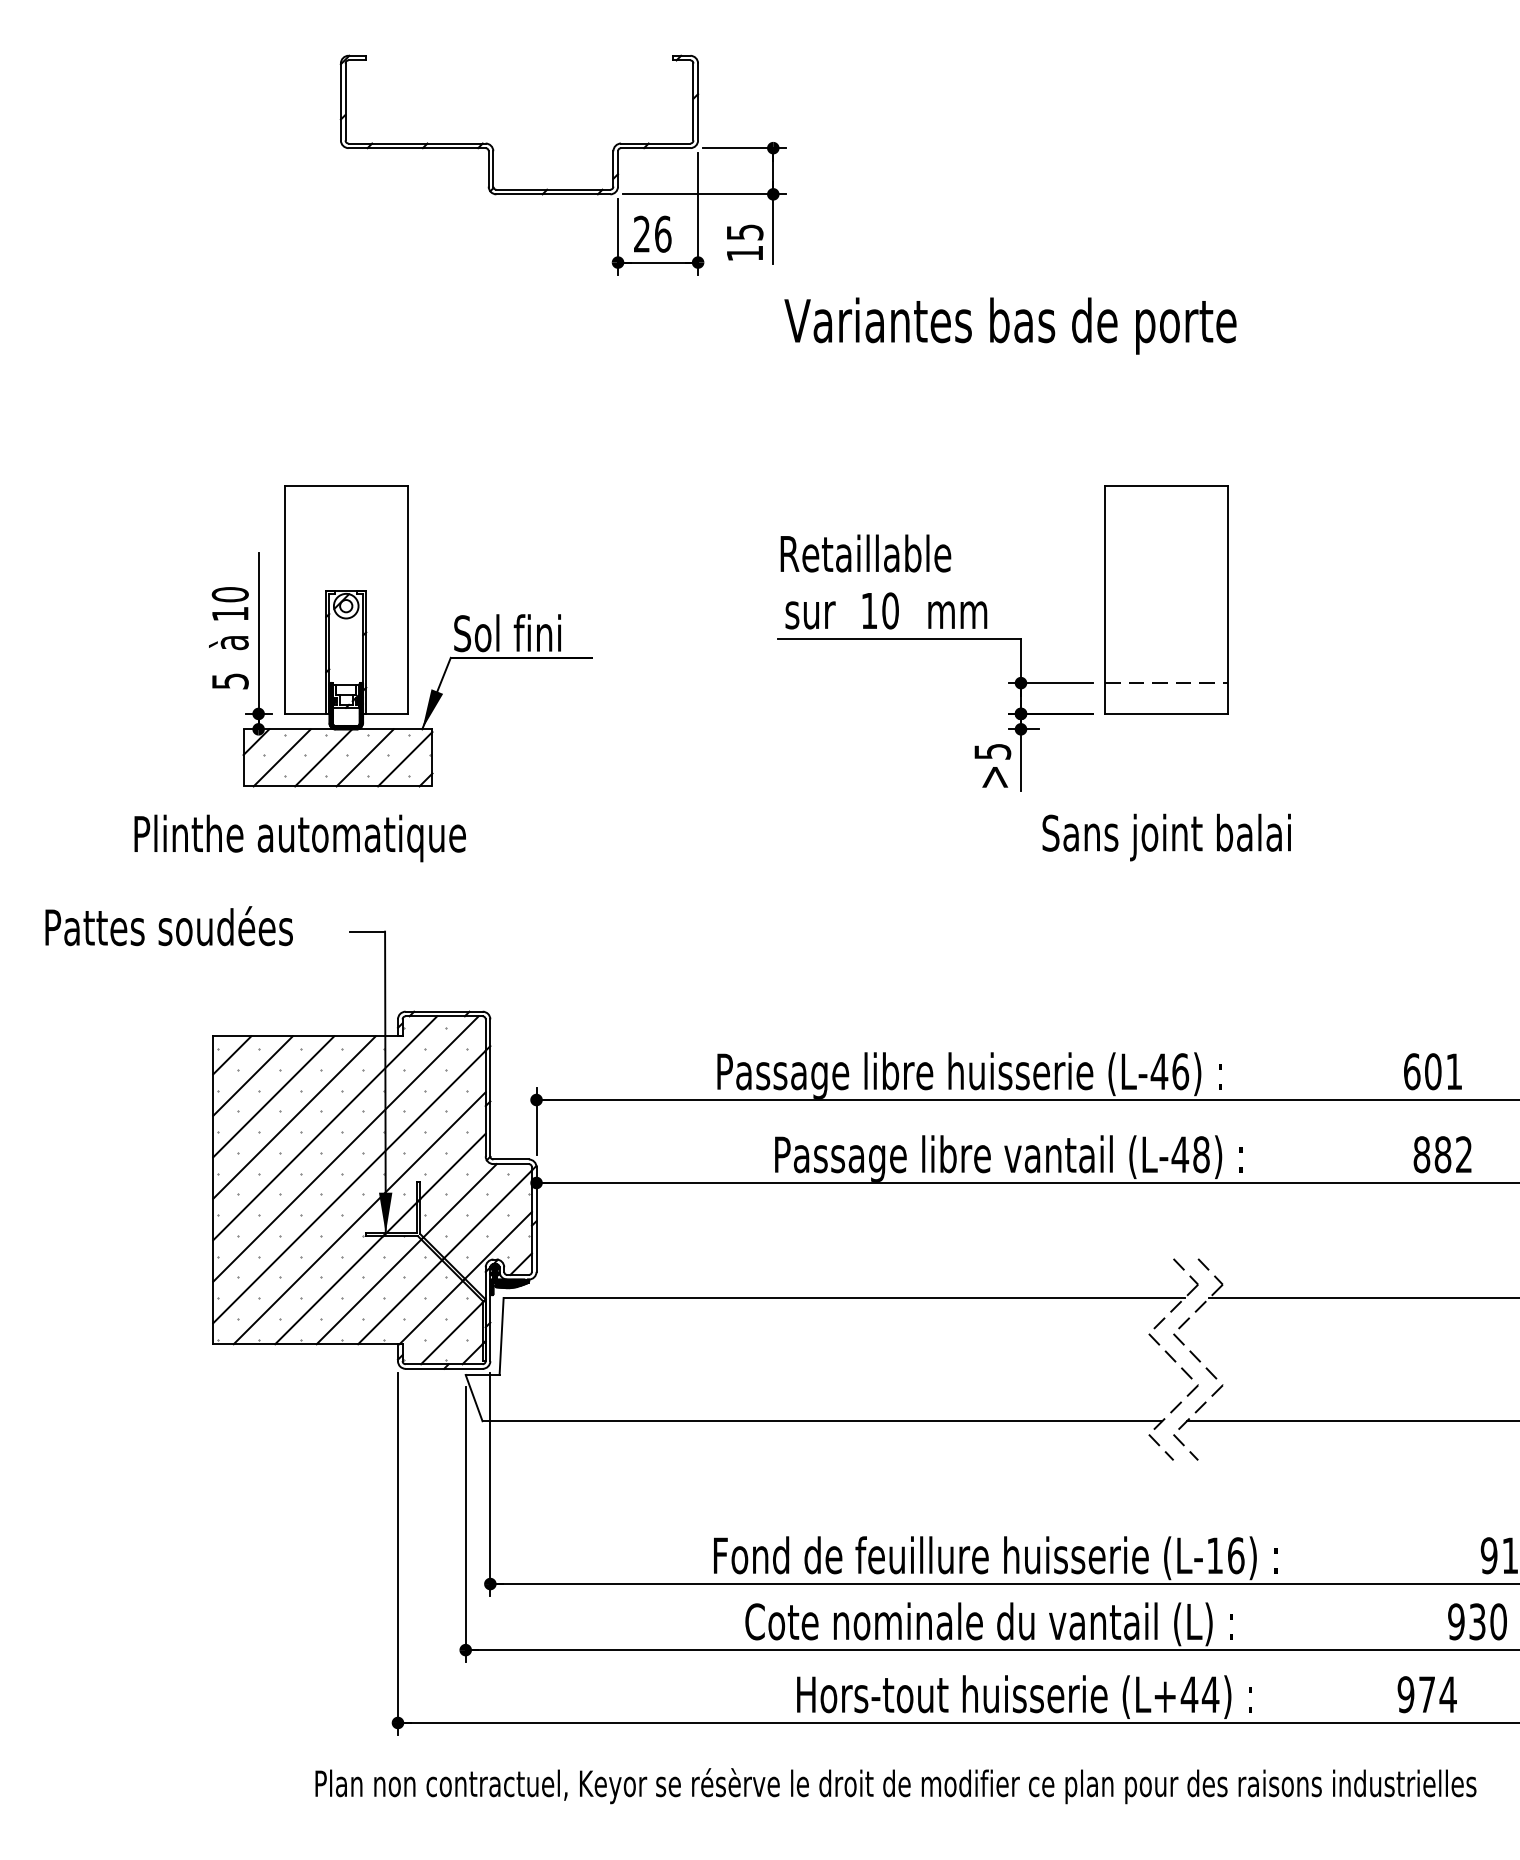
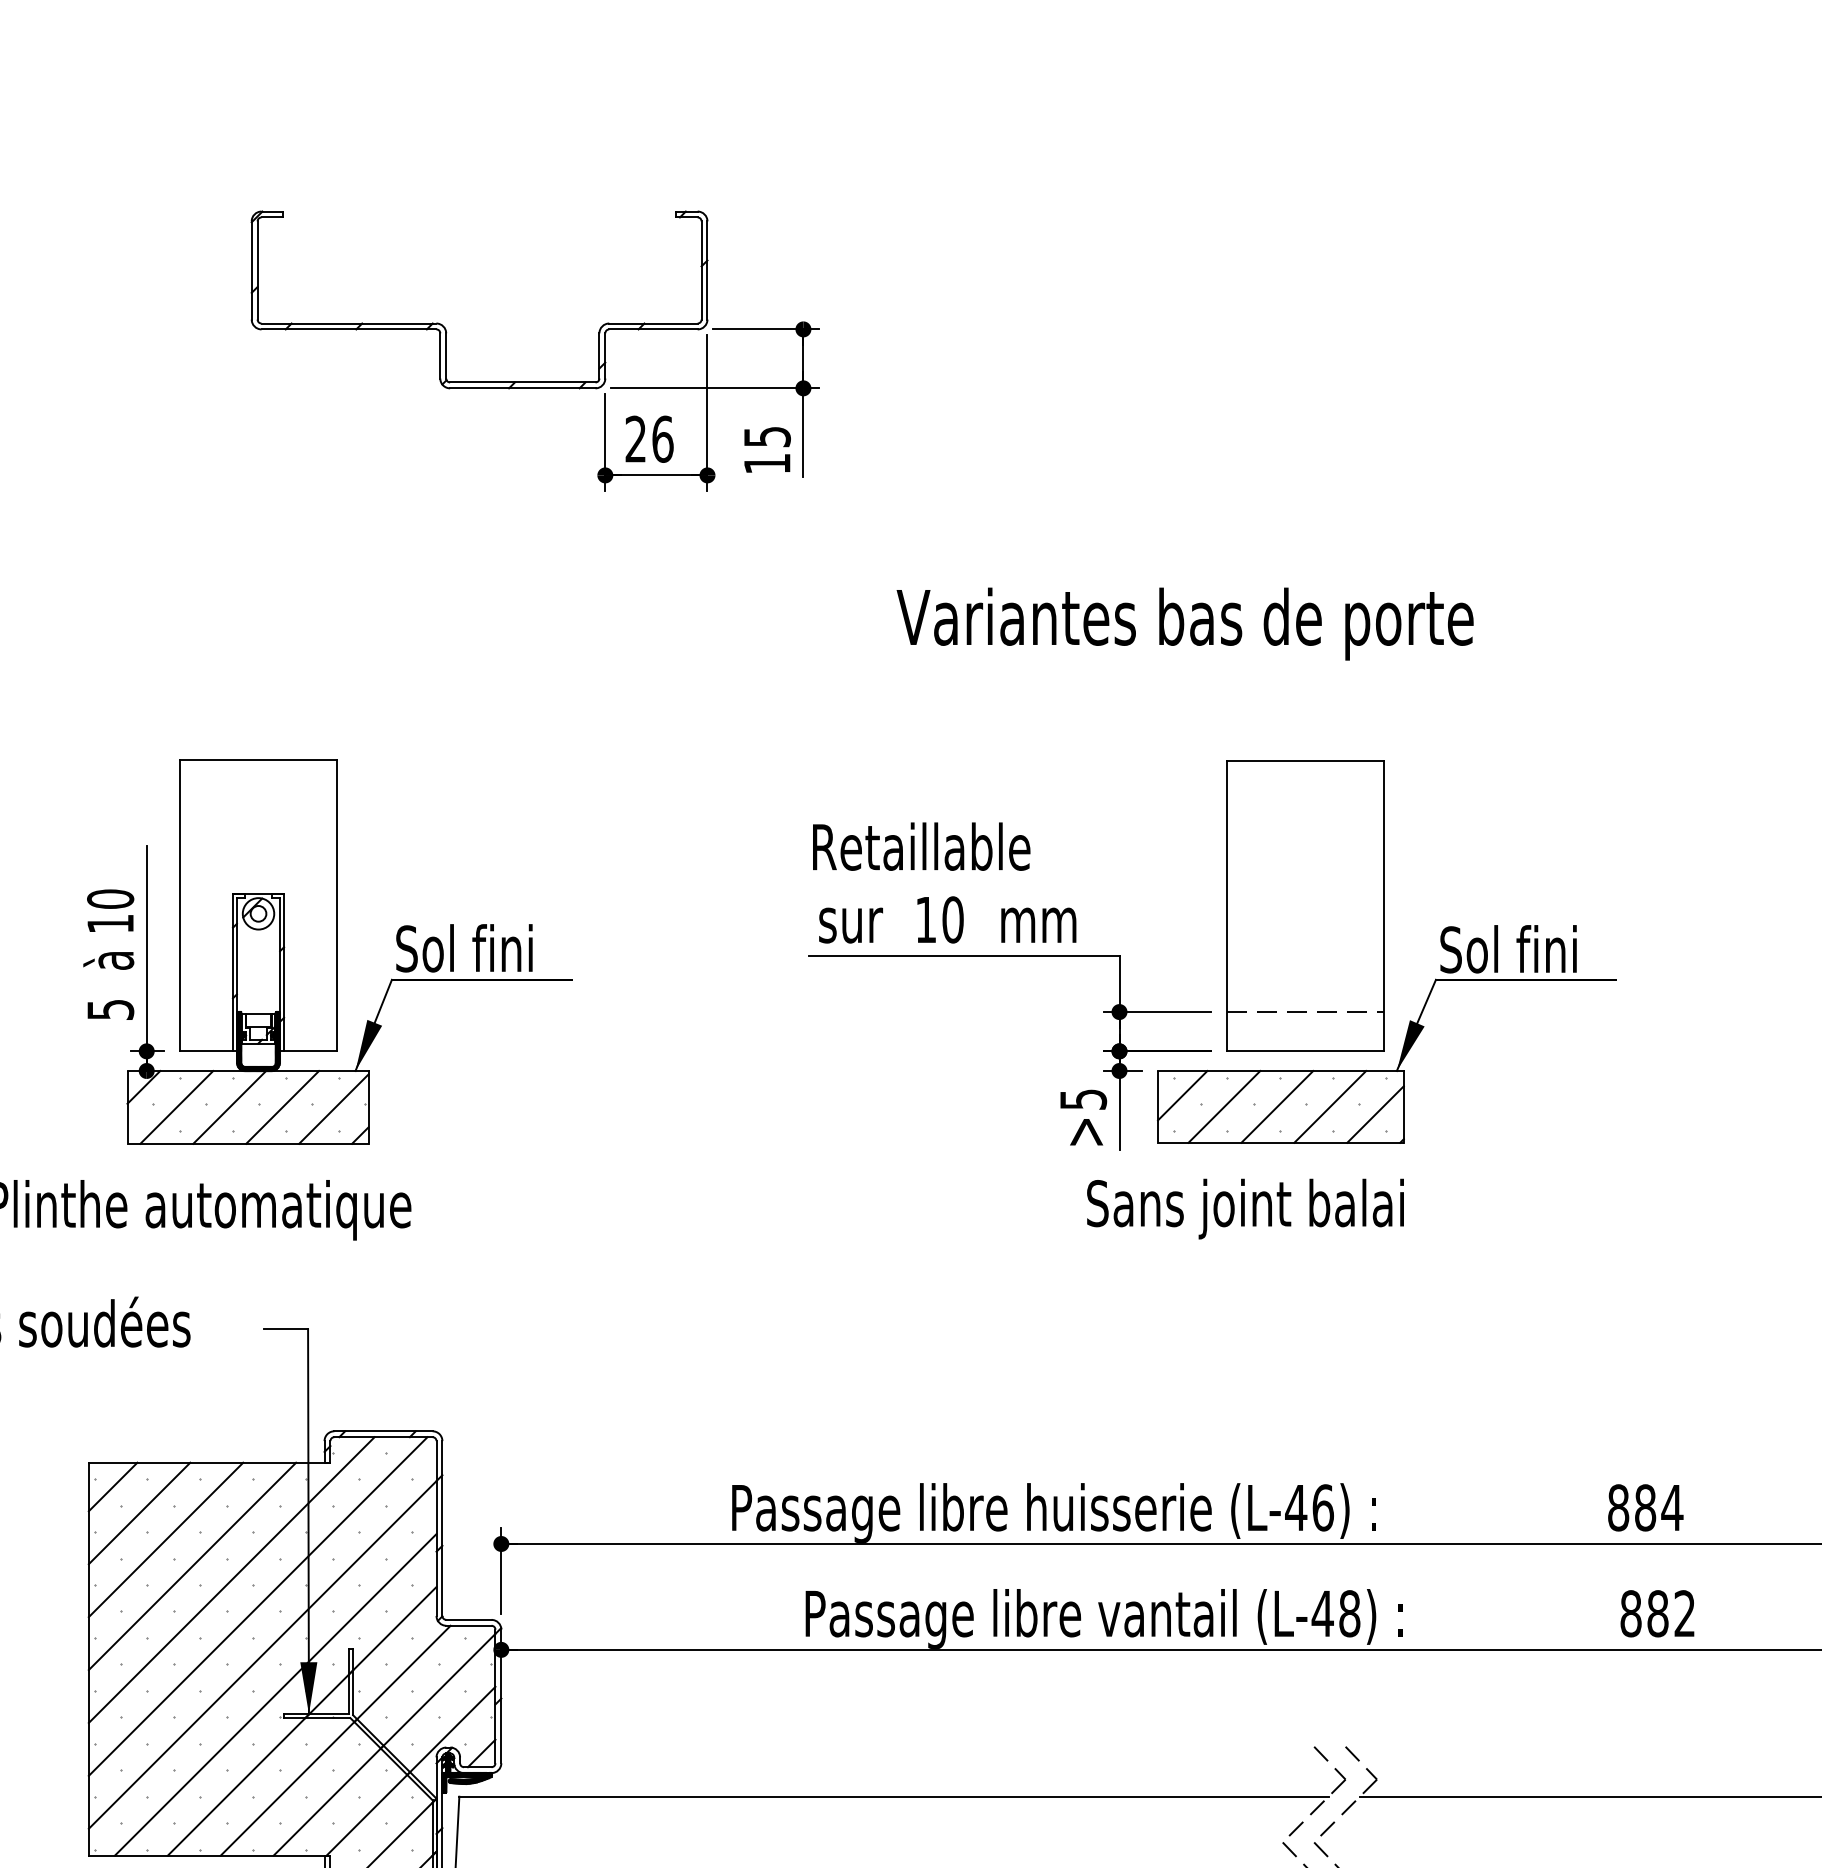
text: (1010, 325) -> (1185, 623), moved
part: (1244, 704) -> (1404, 1039), added
text: (1166, 837) -> (1245, 1209), moved
text: (1433, 1071) -> (1645, 1507), 601 -> 884

